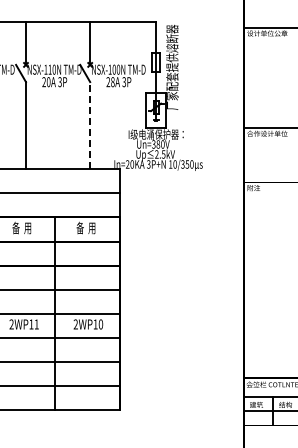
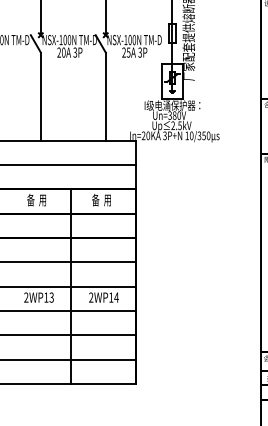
text: (49, 69) -> (64, 39), NSX-110N -> NSX-100N
text: (112, 81) -> (128, 51), 28A -> 25A
line: (90, 125) -> (106, 96), dashed -> solid
text: (36, 324) -> (51, 297), 2WP11 -> 2WP13
text: (100, 324) -> (116, 297), 2WP10 -> 2WP14

